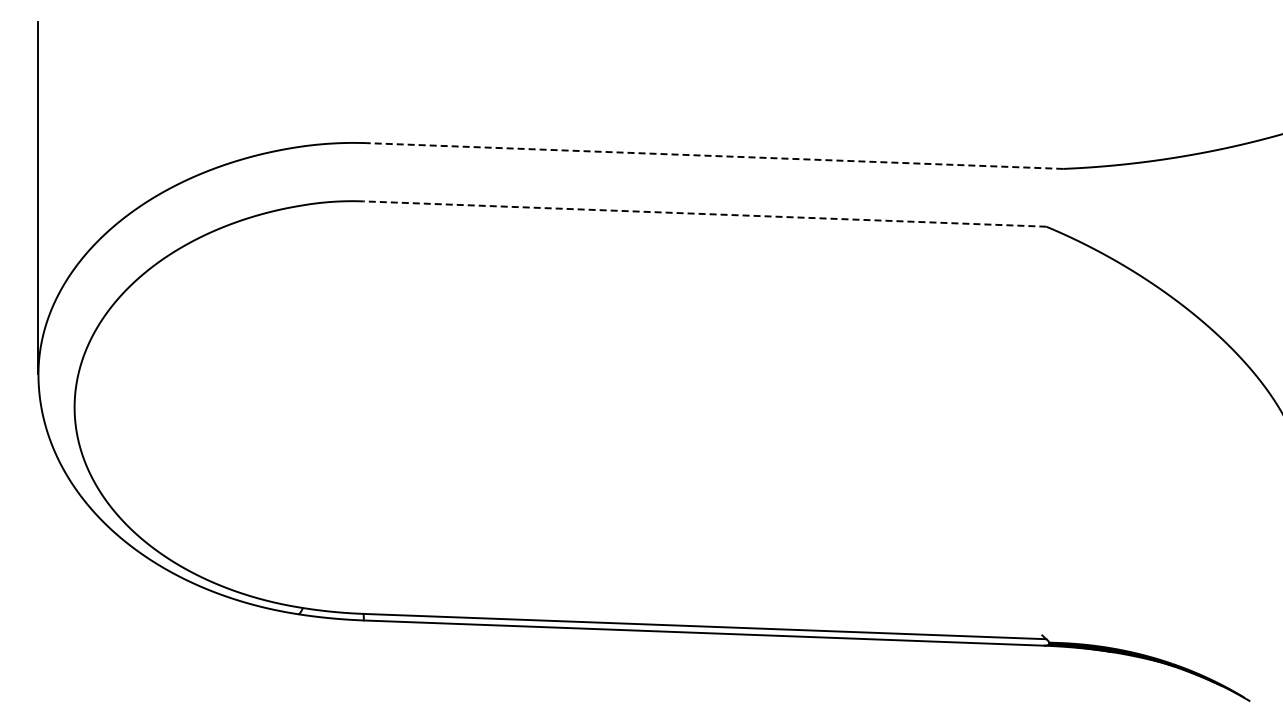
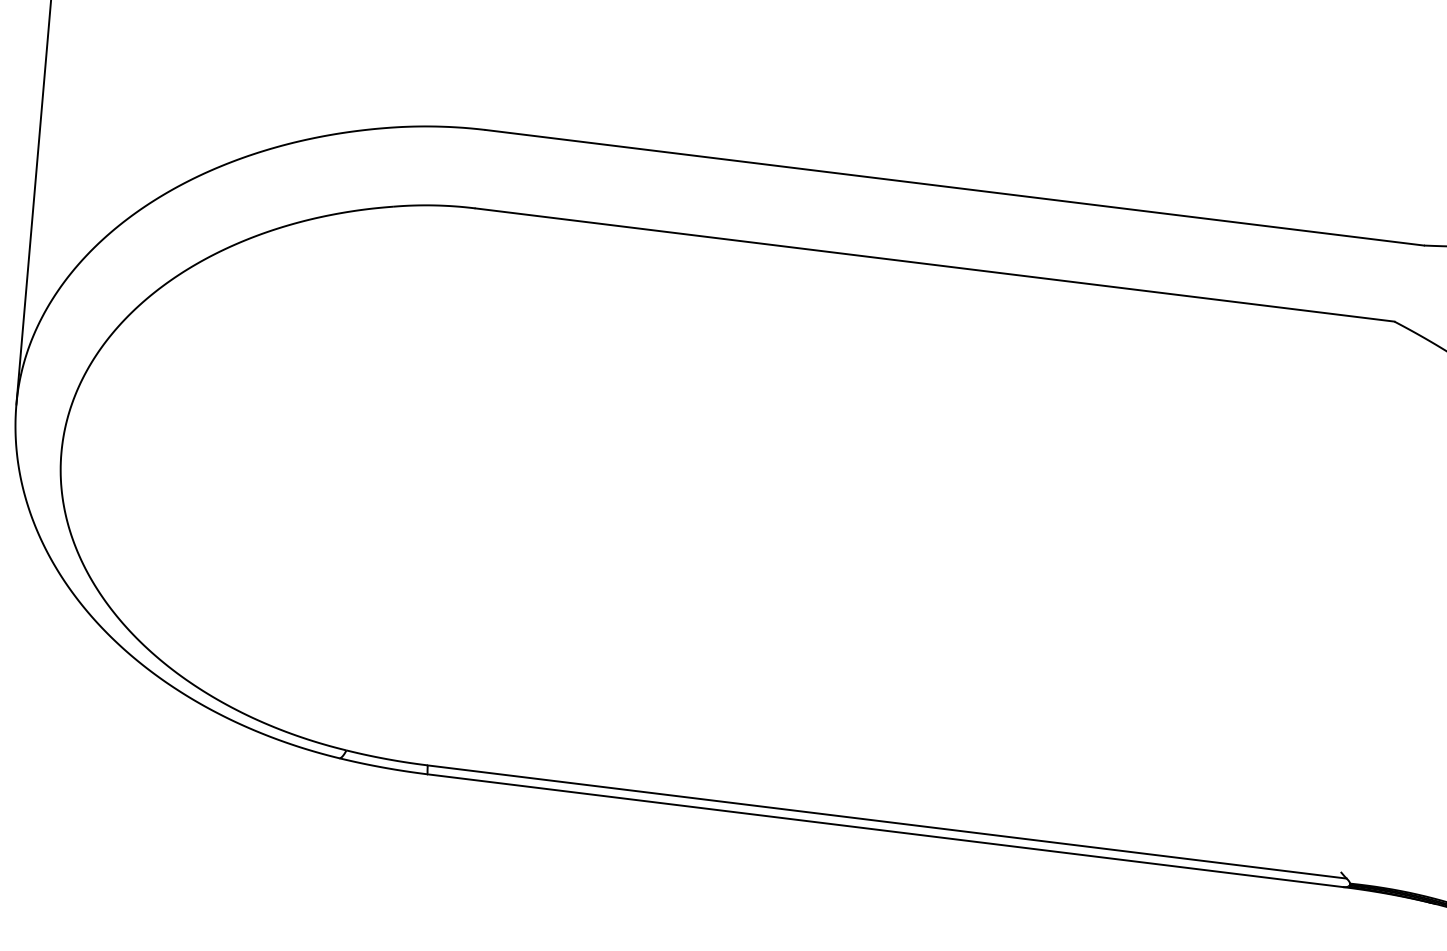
line: (714, 156) -> (954, 188), dashed -> solid
line: (705, 214) -> (935, 265), dashed -> solid

